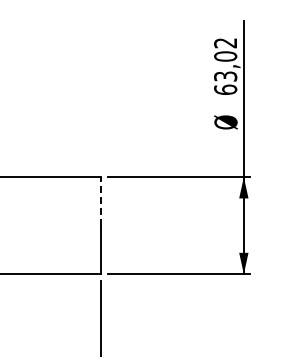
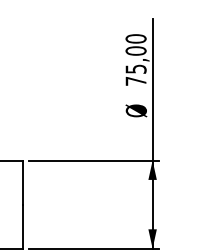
text: (225, 66) -> (135, 60), 63,02 -> 75,00
line: (101, 200) -> (23, 181), dashed -> solid

